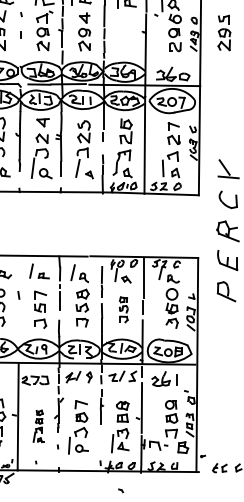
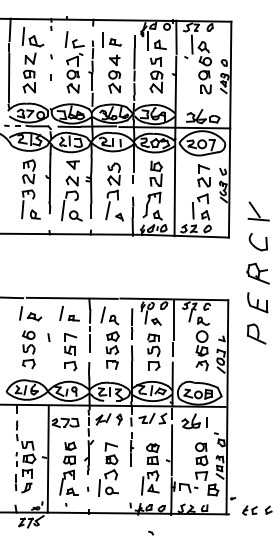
part: (224, 33) -> (156, 75), moved
part: (123, 309) -> (153, 351), size x1.43
part: (38, 426) -> (68, 468), size x1.67

